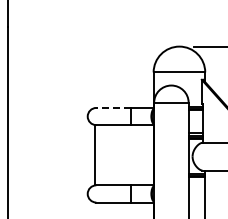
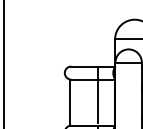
line: (113, 107) -> (84, 66), dashed -> solid
line: (130, 155) -> (97, 102), added

